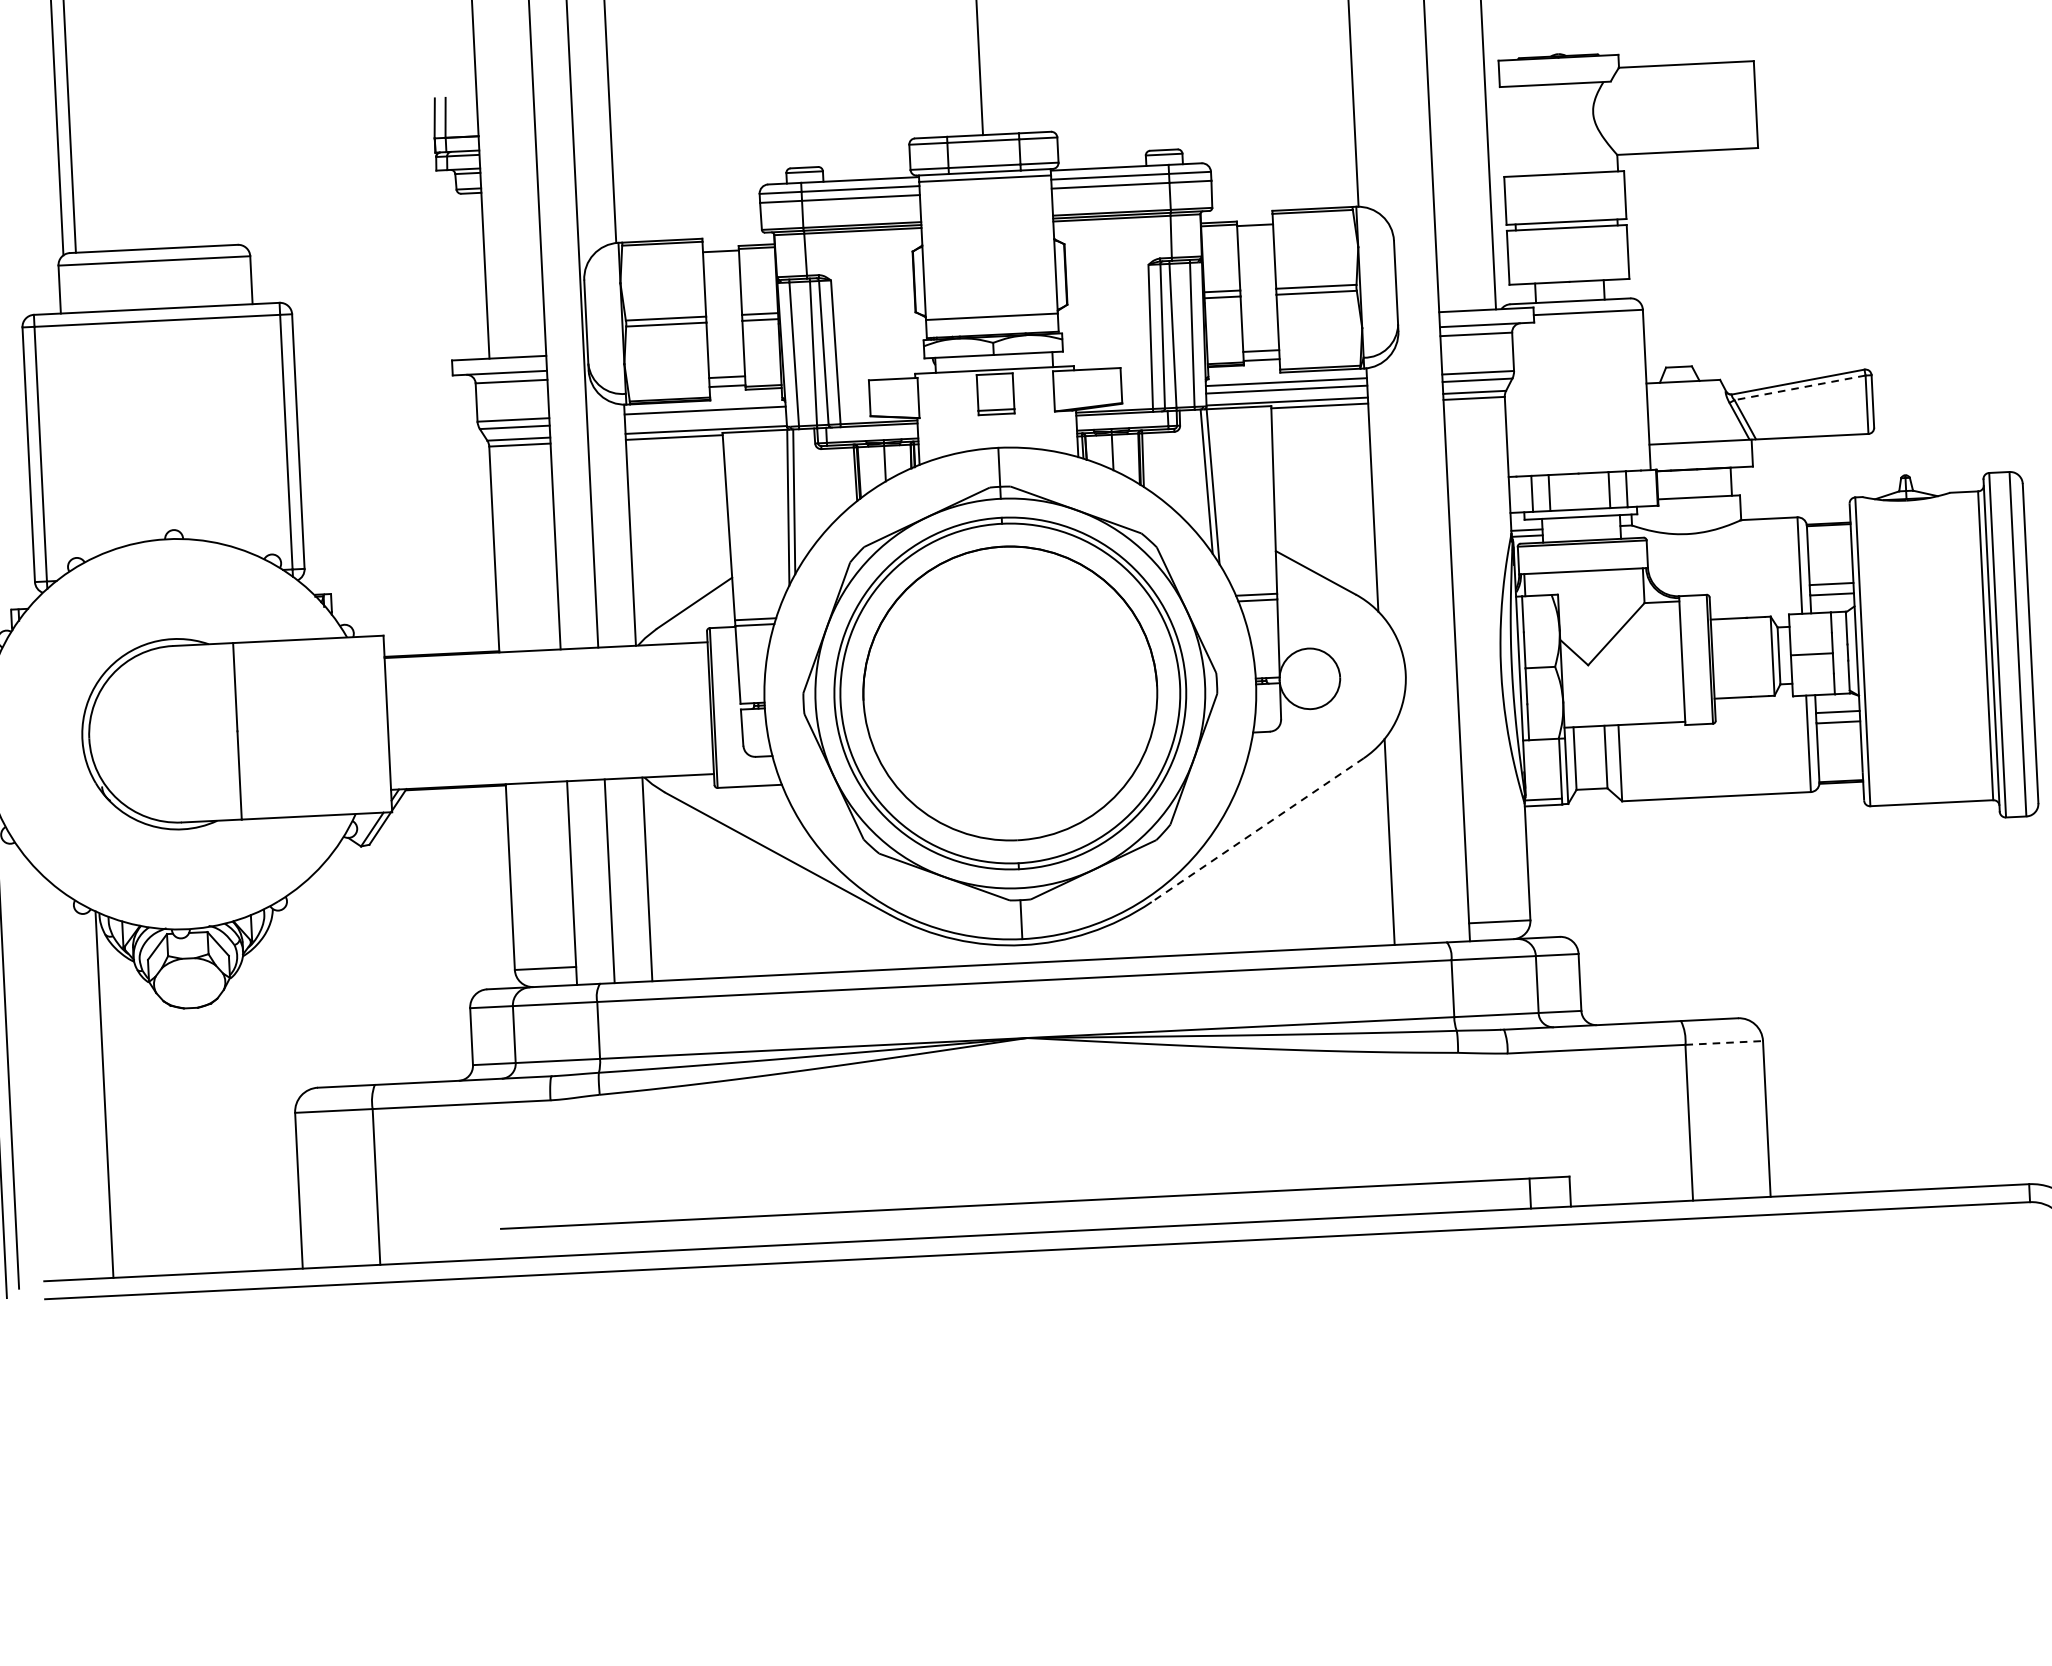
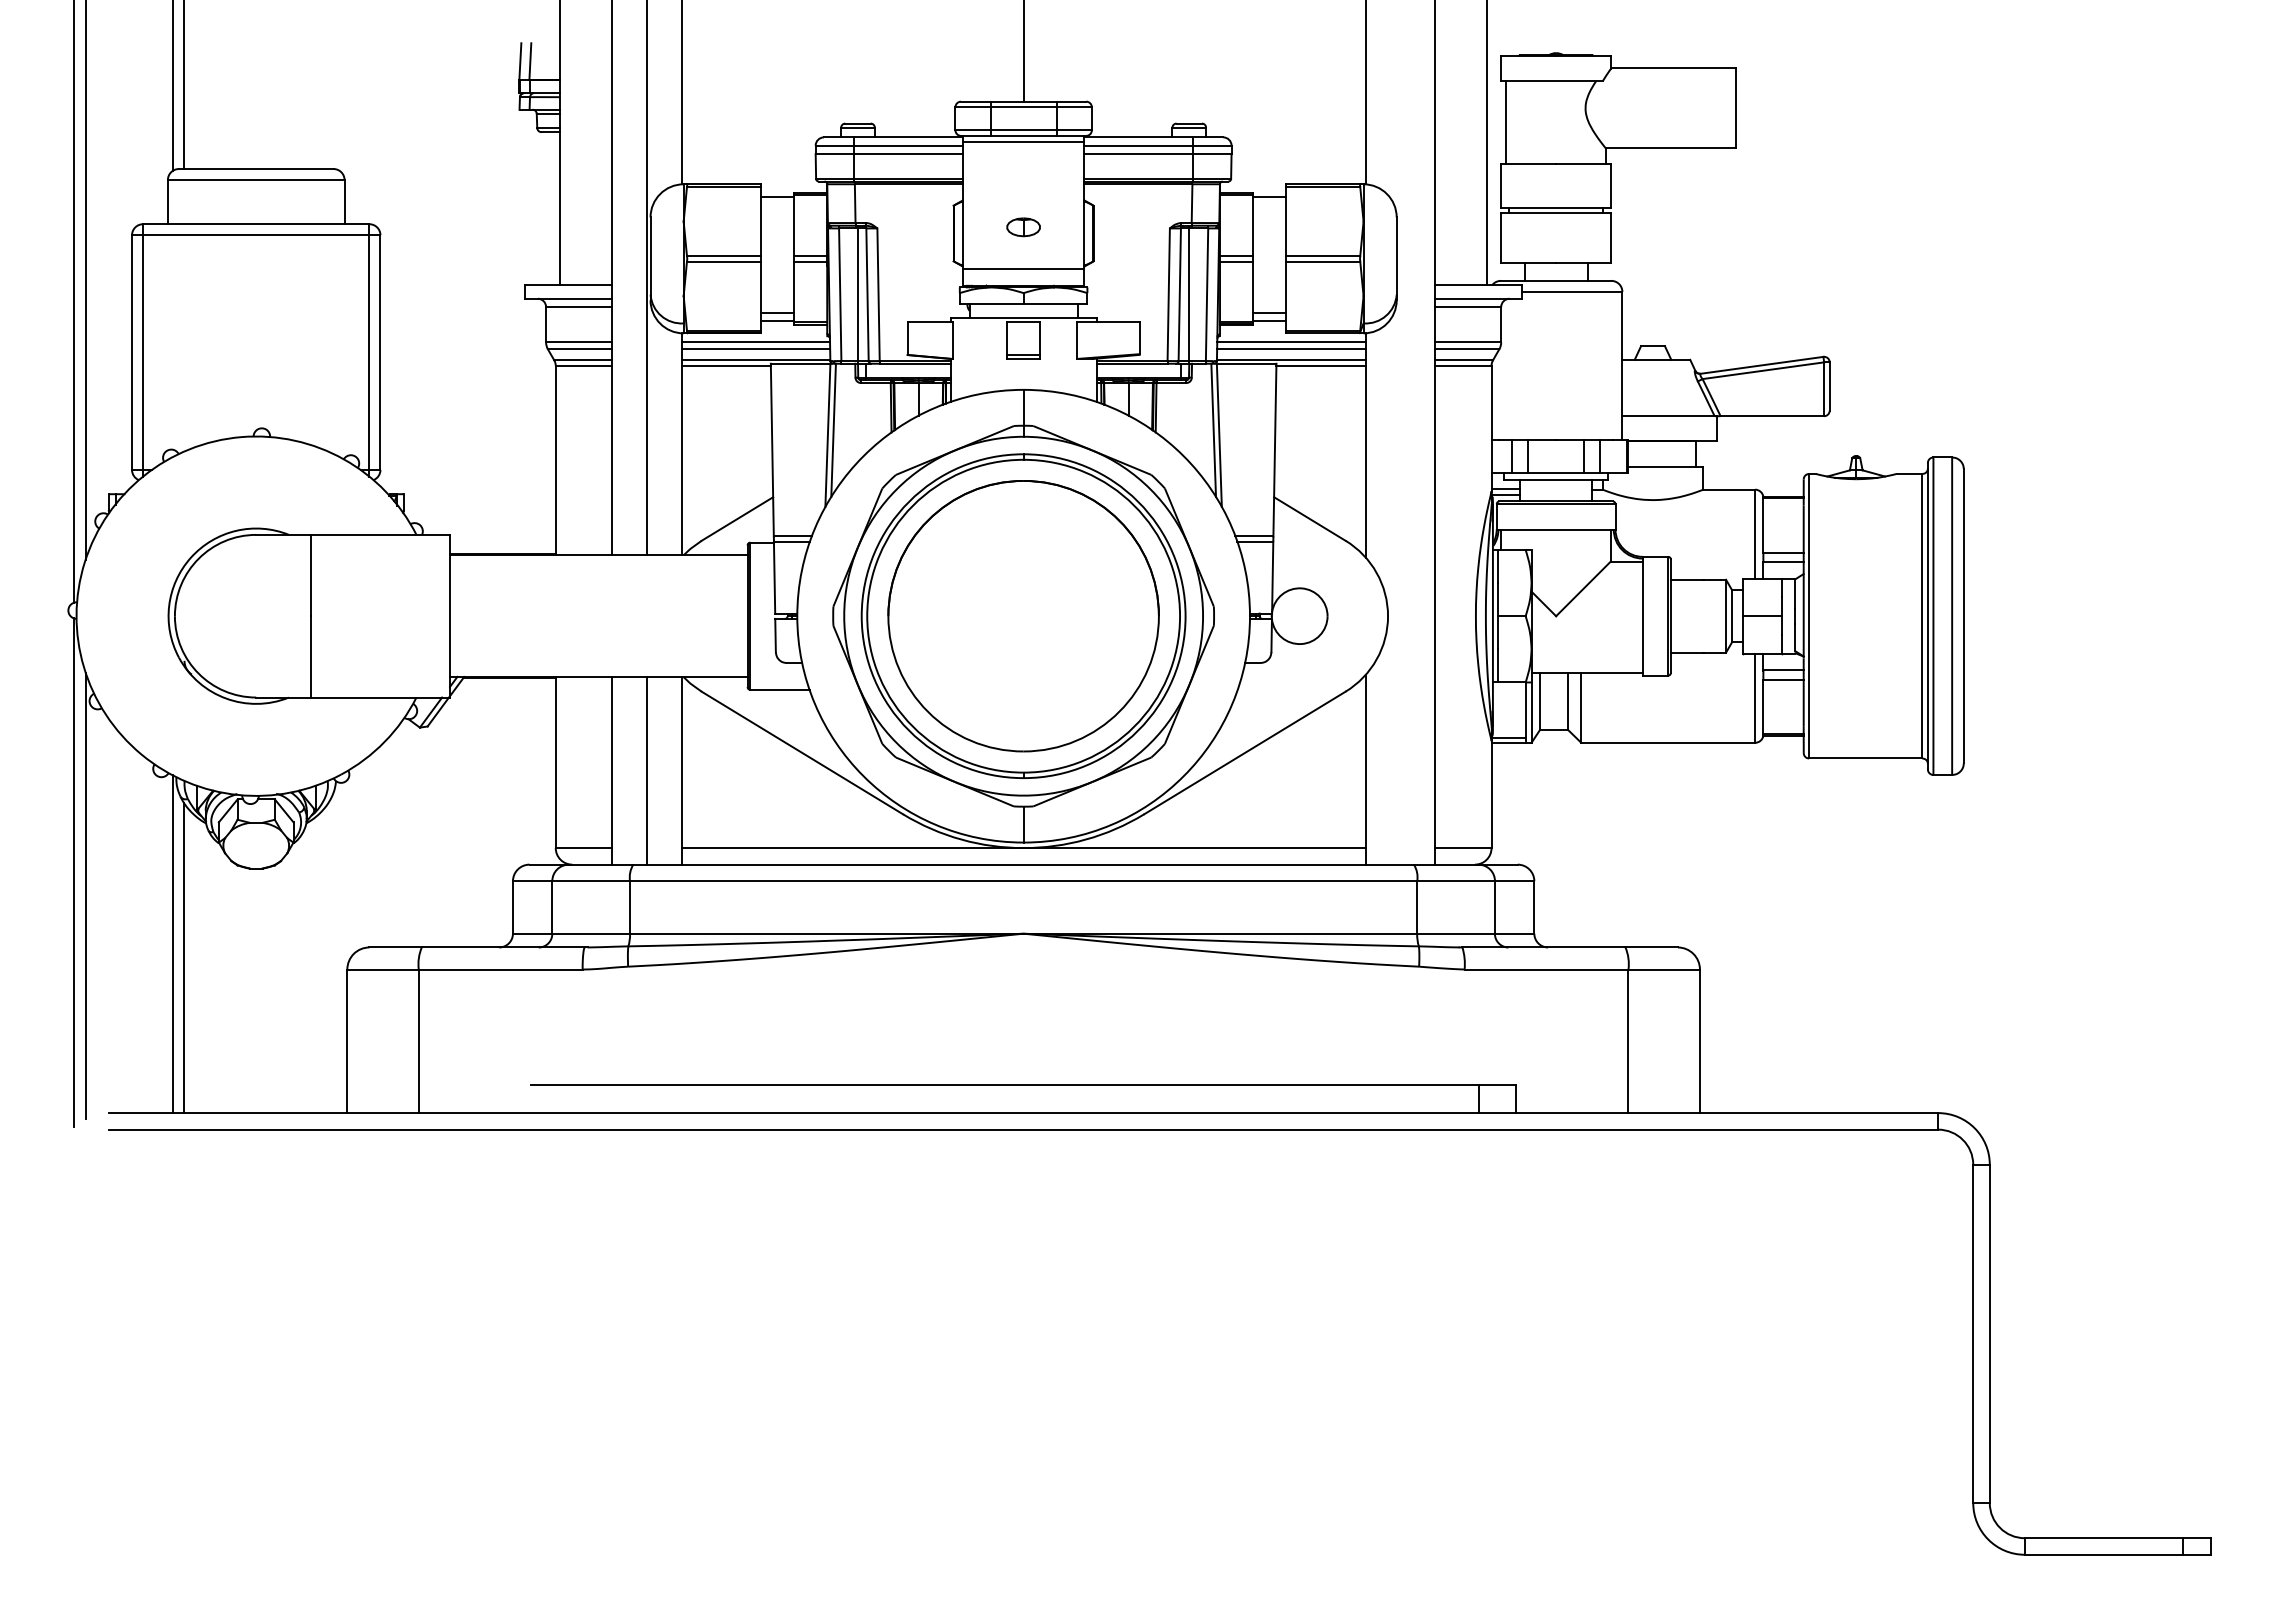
line: (1508, 131) -> (1506, 121), added
part: (989, 271) -> (1023, 227), added
line: (1799, 387) -> (1762, 370), dashed -> solid
line: (705, 418) -> (755, 349), added
line: (1257, 830) -> (1244, 753), dashed -> solid
line: (1022, 945) -> (1023, 848), added
line: (1724, 1042) -> (1664, 969), dashed -> solid
line: (117, 1109) -> (184, 958), added

